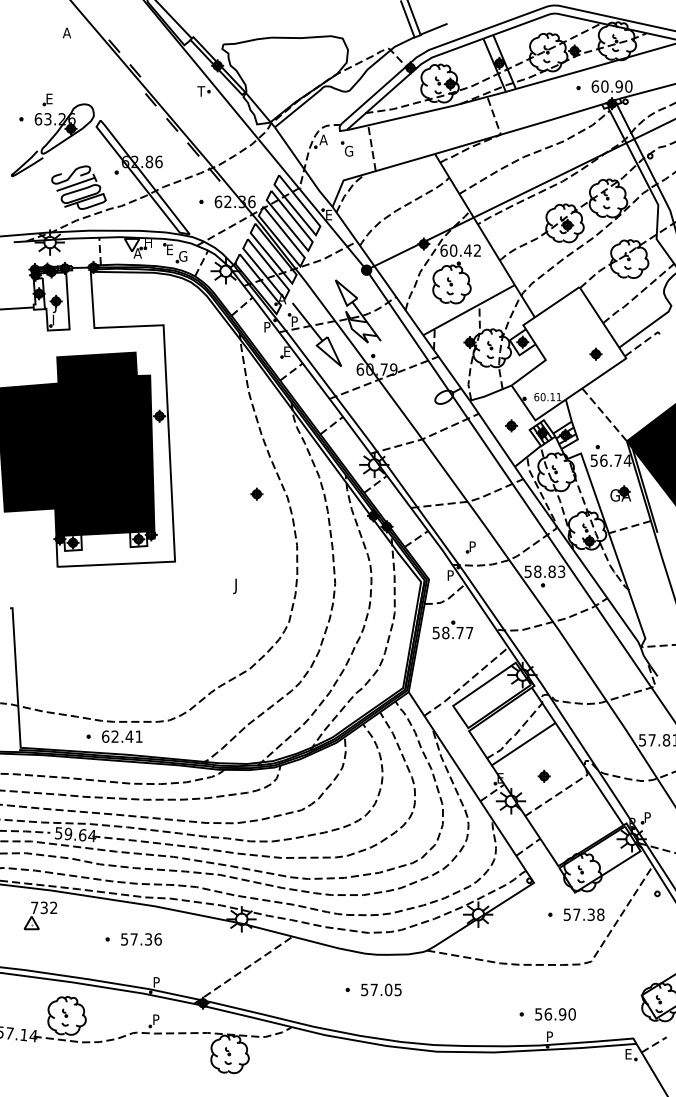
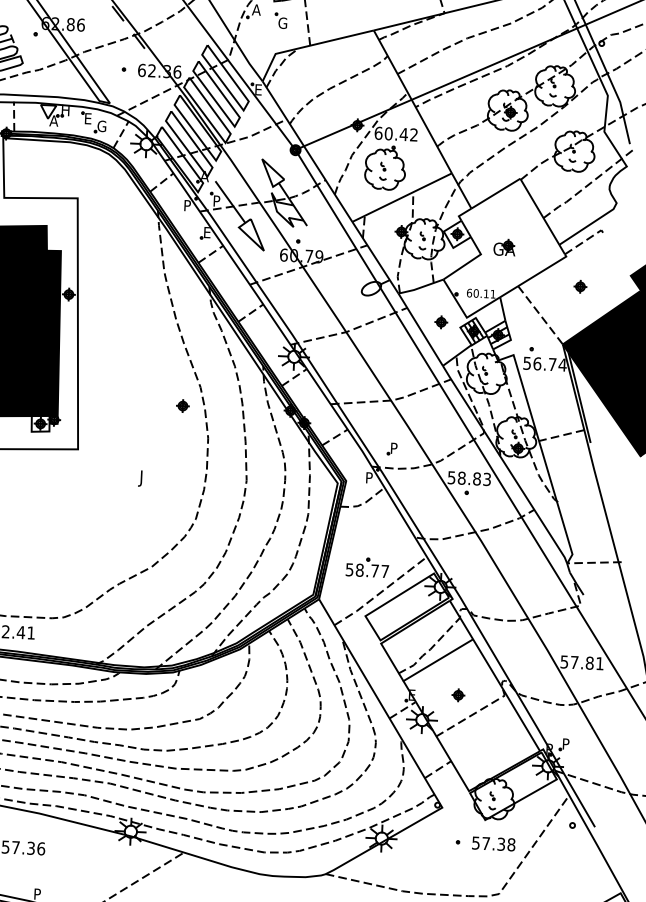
part: (595, 353) -> (579, 286), moved
part: (256, 493) -> (182, 405), moved
part: (620, 493) -> (504, 247), moved
part: (452, 629) -> (367, 566), moved

